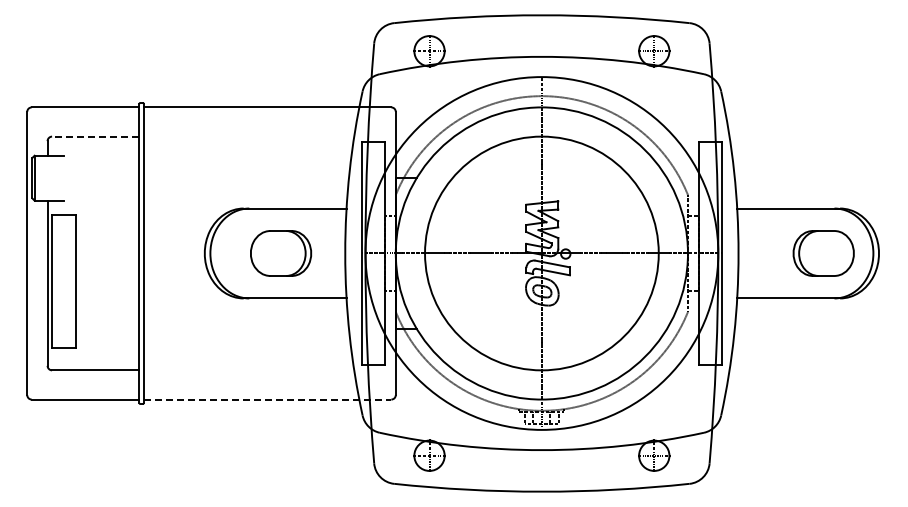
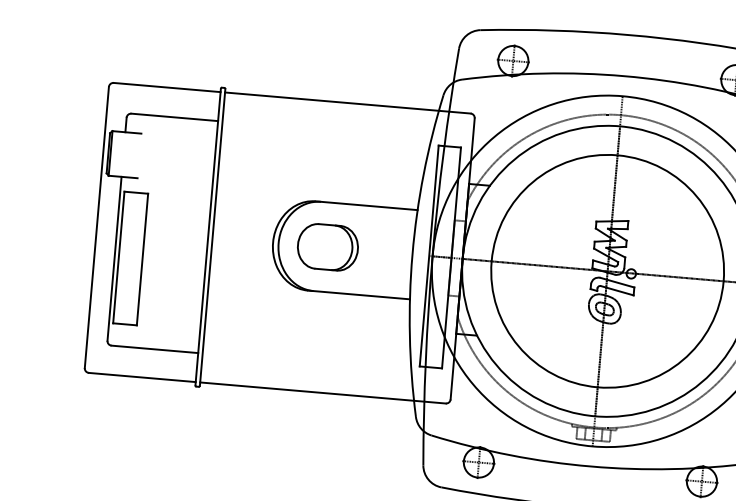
line: (95, 136) -> (174, 117), dashed -> solid
part: (281, 253) -> (328, 247), moved
line: (267, 399) -> (322, 392), dashed -> solid

